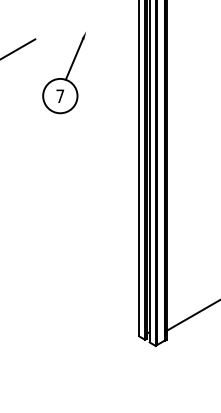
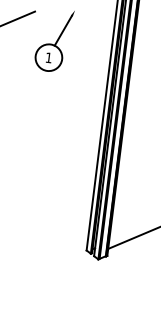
text: (60, 95) -> (49, 57), 7 -> 1

